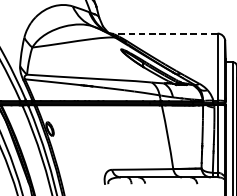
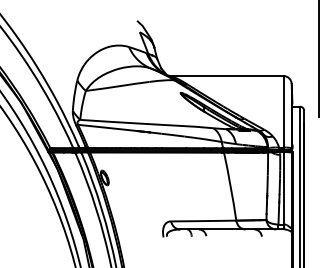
line: (164, 34) -> (226, 76), dashed -> solid

